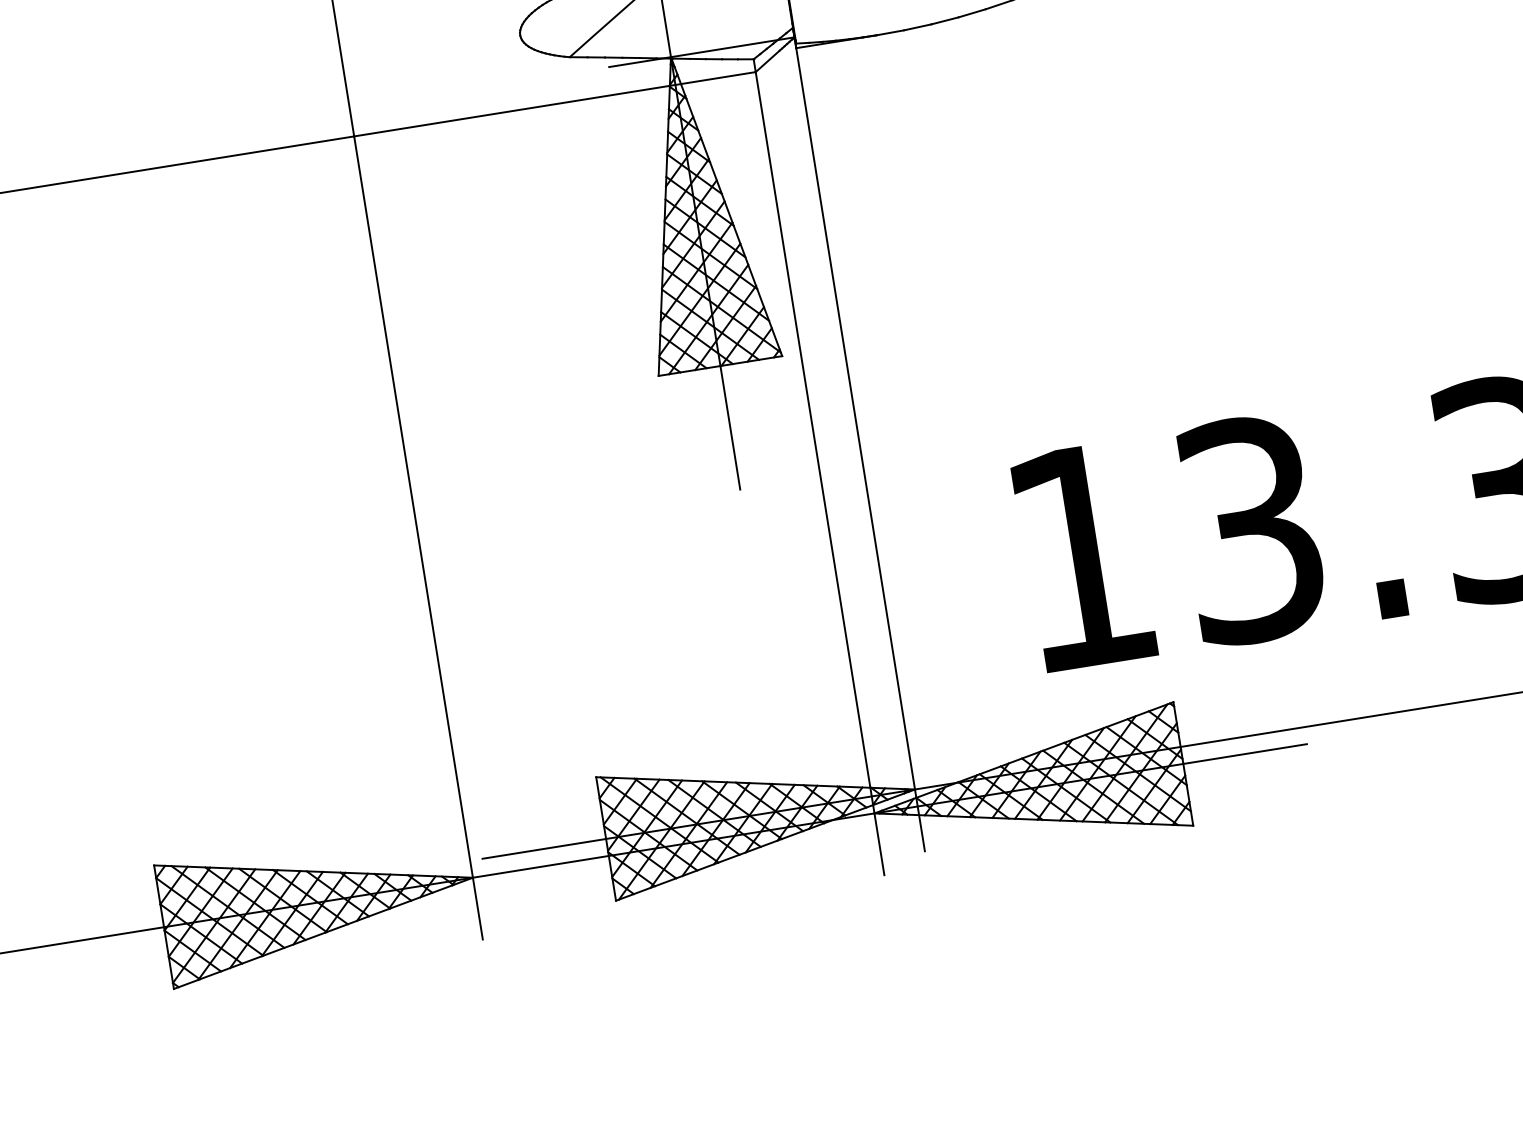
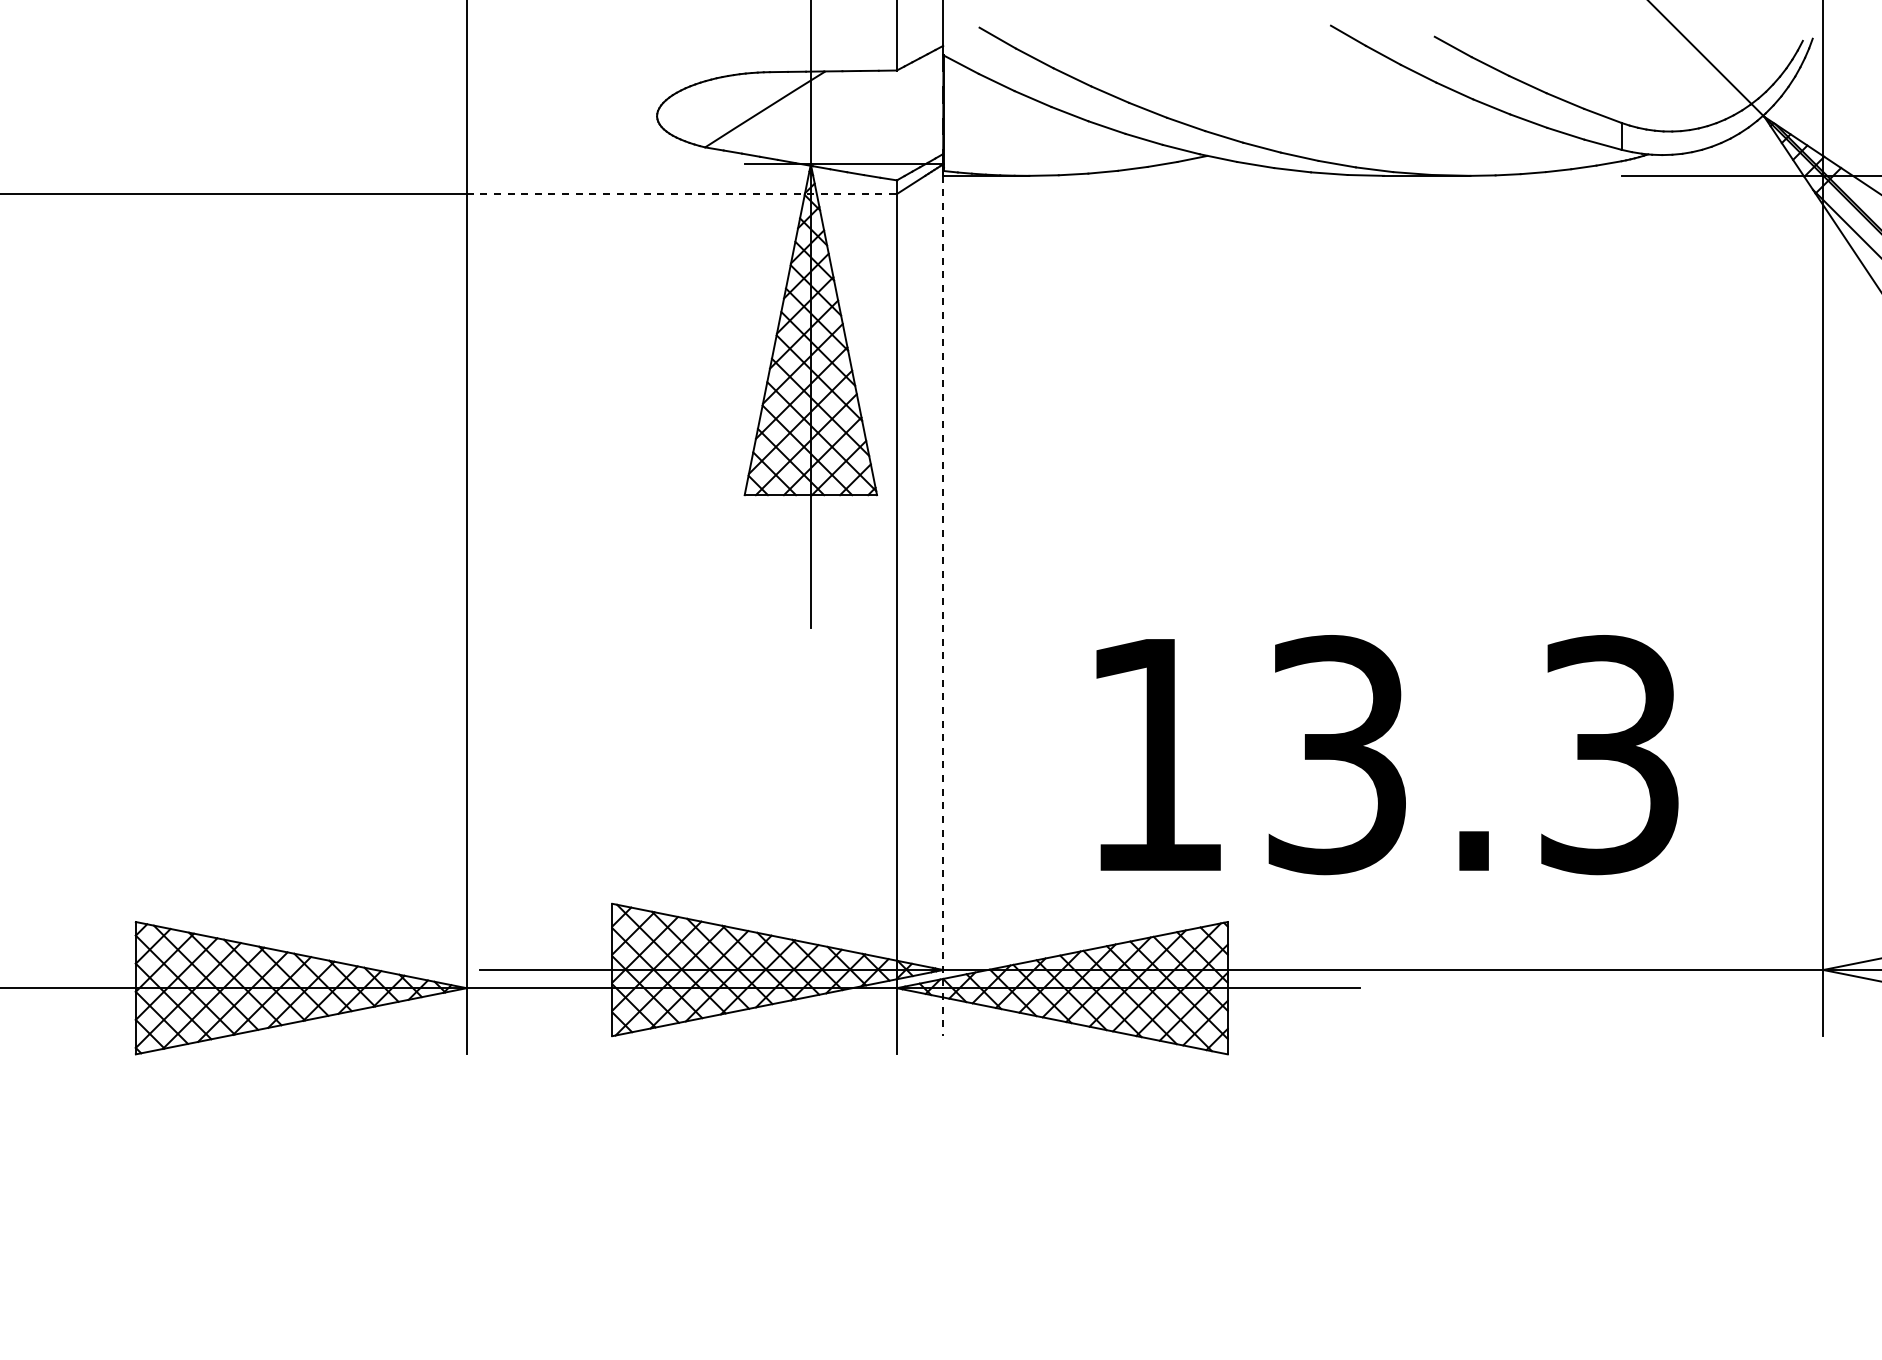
line: (555, 104) -> (682, 194), solid -> dashed
line: (860, 450) -> (943, 606), solid -> dashed

